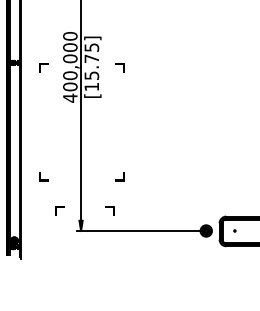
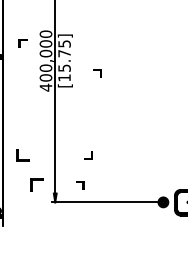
part: (43, 67) -> (22, 43), moved
part: (119, 67) -> (97, 73), moved
part: (43, 176) -> (22, 155), size x1.6
part: (59, 210) -> (36, 184), size x1.6

